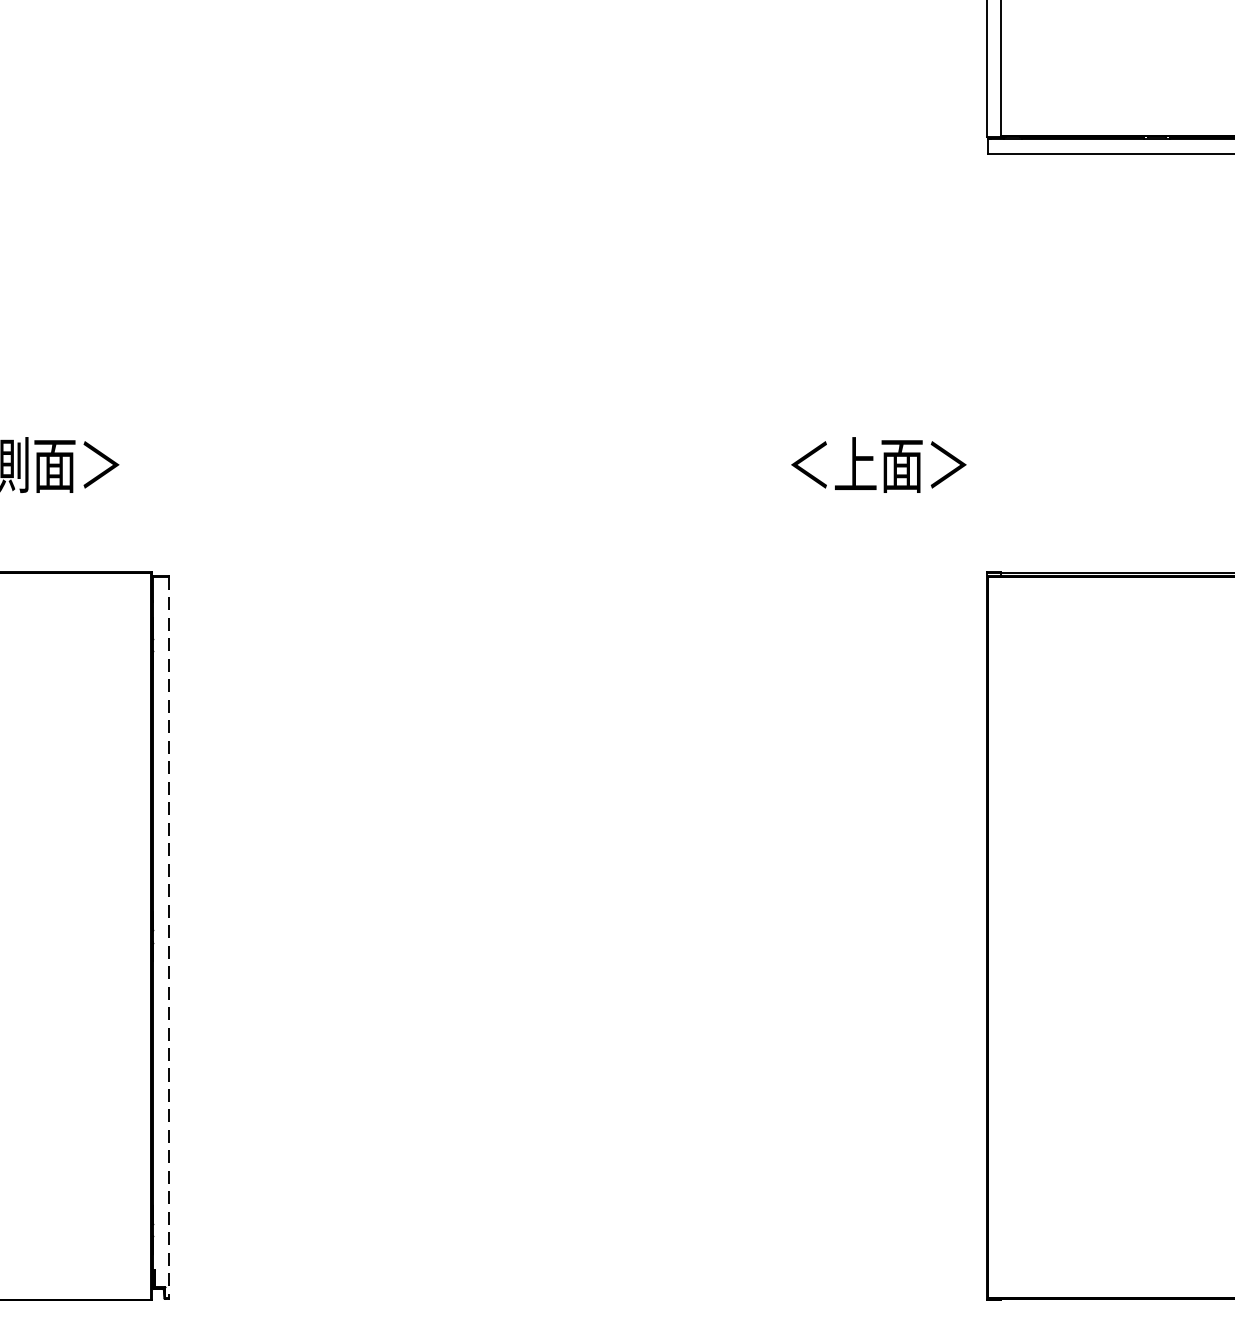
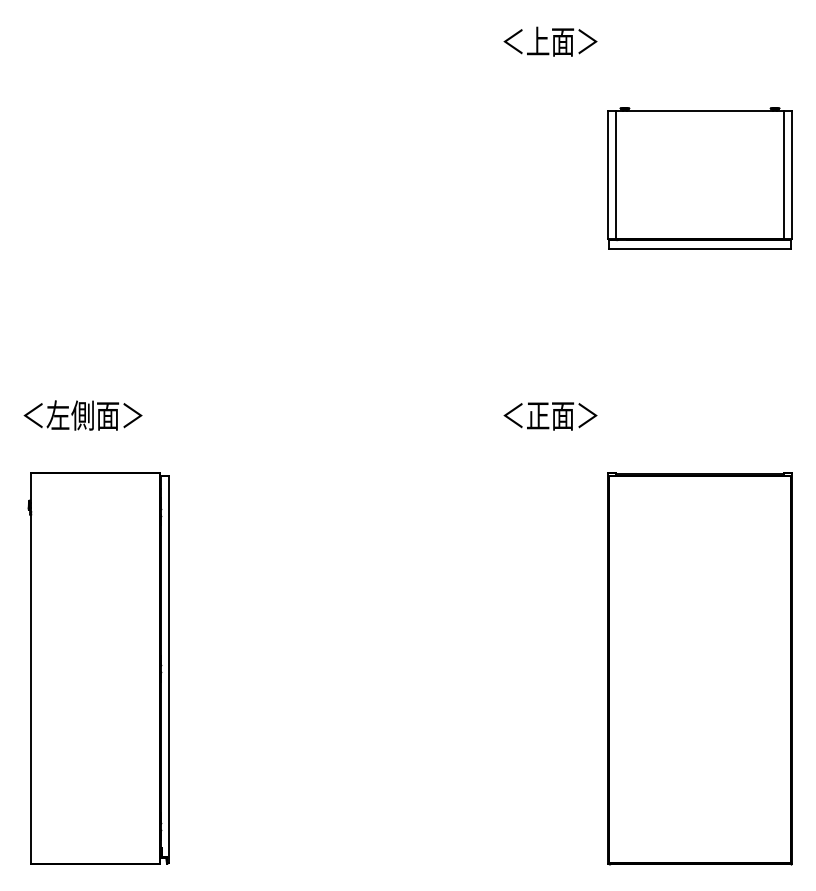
text: (854, 462) -> (537, 414), ＜上面＞ -> ＜正面＞
line: (169, 937) -> (169, 669), dashed -> solid

